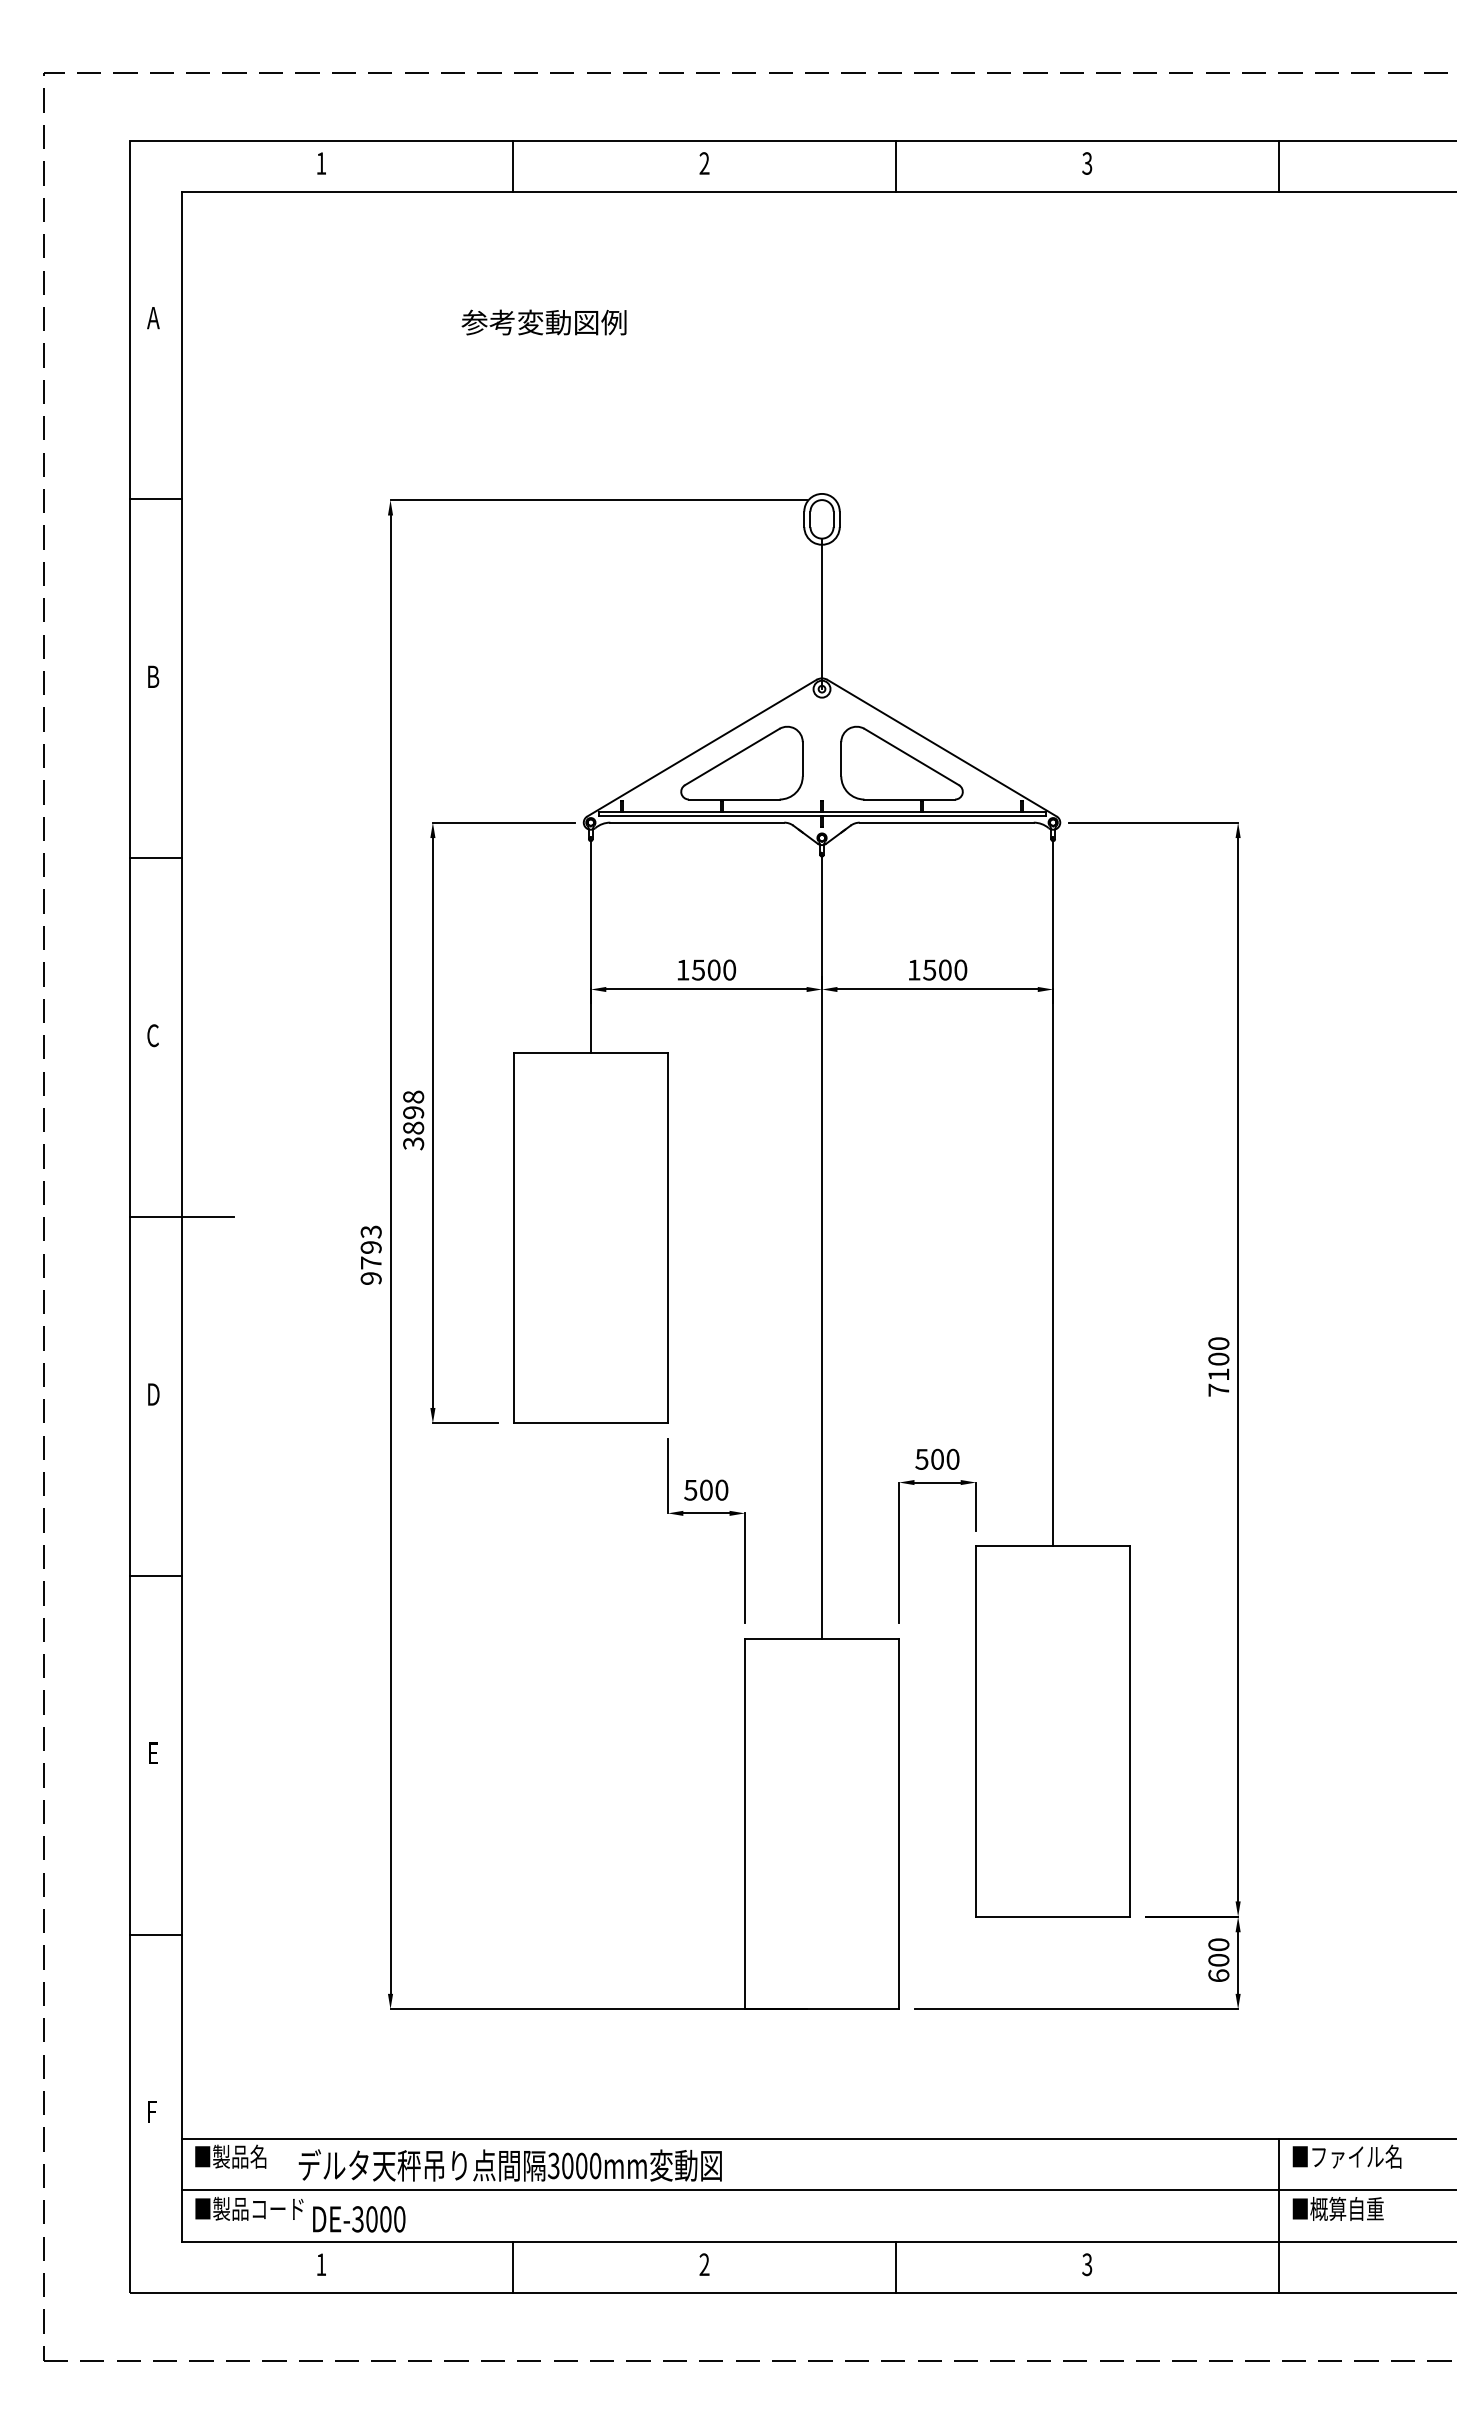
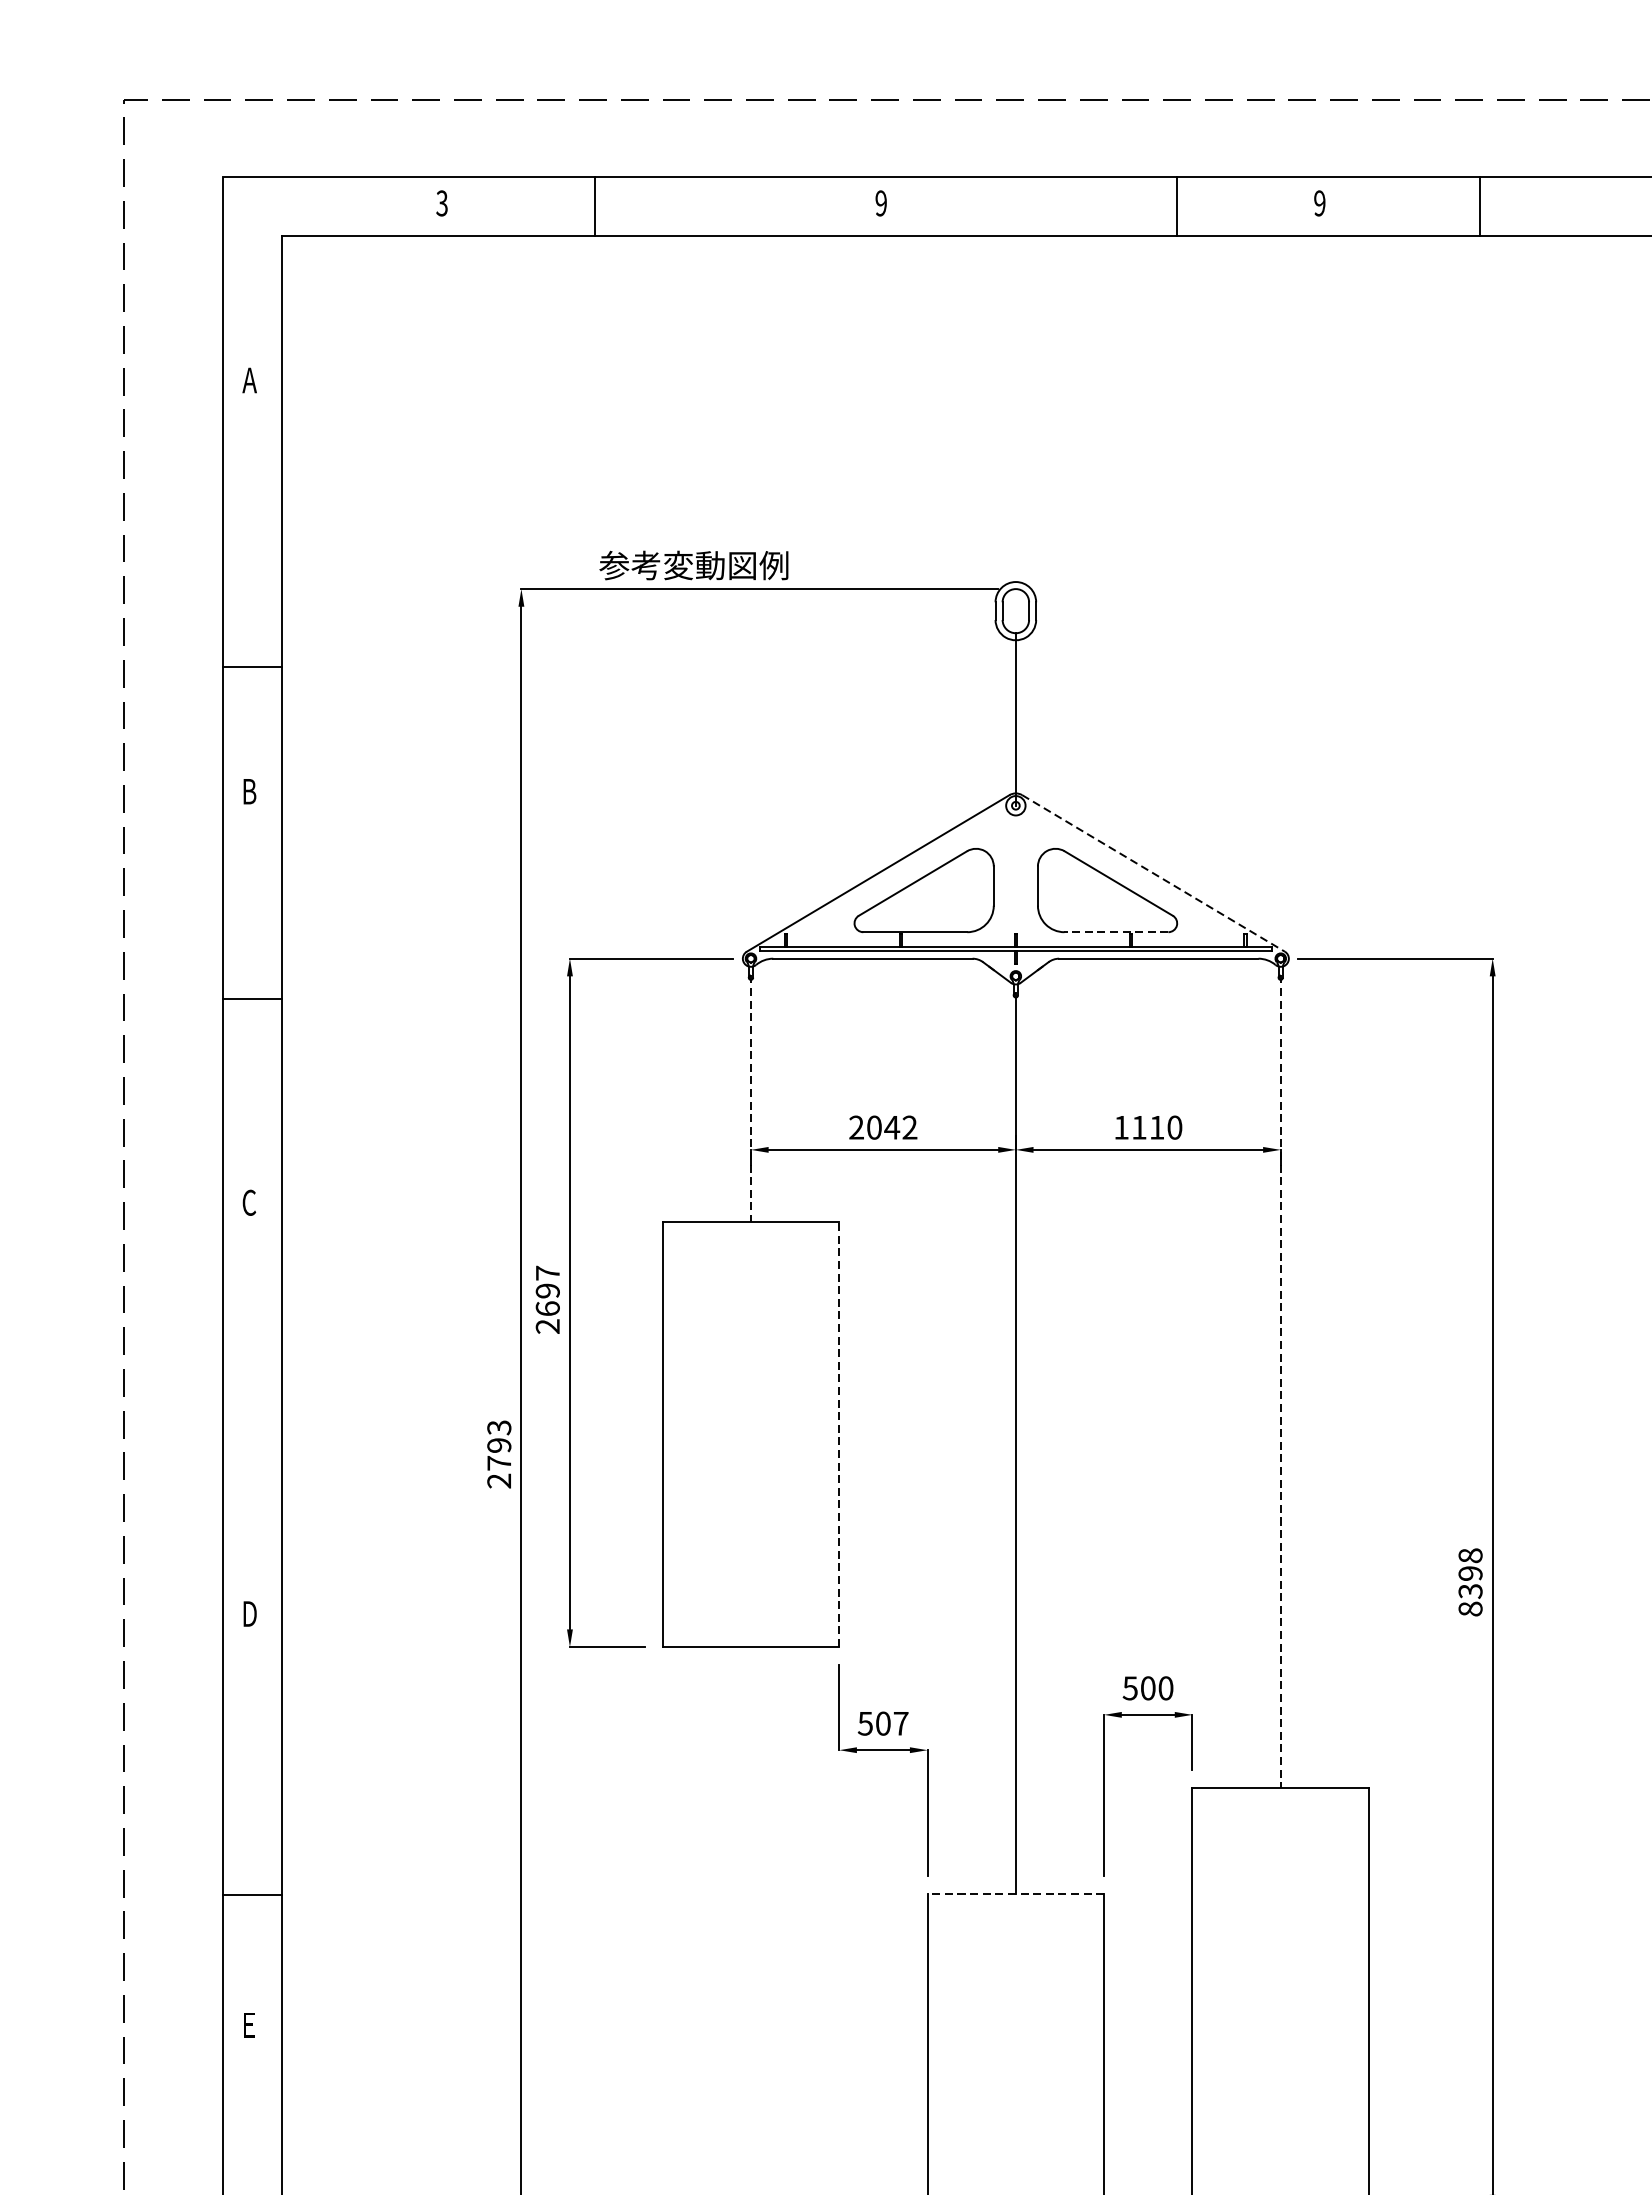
text: (321, 163) -> (442, 203), 1 -> 3
text: (704, 163) -> (881, 203), 2 -> 9
text: (1087, 163) -> (1320, 203), 3 -> 9
line: (512, 166) -> (594, 206), moved
line: (895, 166) -> (1176, 206), moved
line: (1278, 166) -> (1479, 206), moved
text: (543, 322) -> (693, 565), moved
line: (155, 499) -> (252, 667), moved
line: (942, 748) -> (1153, 873), solid -> dashed
line: (909, 799) -> (1116, 932), solid -> dashed
line: (590, 945) -> (750, 1099), solid -> dashed
text: (706, 969) -> (883, 1126), 1500 -> 2042
text: (937, 969) -> (1148, 1126), 1500 -> 1110
text: (413, 1120) -> (547, 1300), 3898 -> 2697
line: (1053, 1192) -> (1281, 1382), solid -> dashed
line: (181, 1217) -> (281, 1411), removed
line: (667, 1237) -> (838, 1434), solid -> dashed
text: (371, 1278) -> (499, 1481), 9793 -> 2793
text: (1218, 1366) -> (1470, 1581), 7100 -> 8398
text: (721, 1489) -> (900, 1722), 500 -> 507
line: (155, 1575) -> (252, 1894), moved
line: (821, 1638) -> (1015, 1893), solid -> dashed

